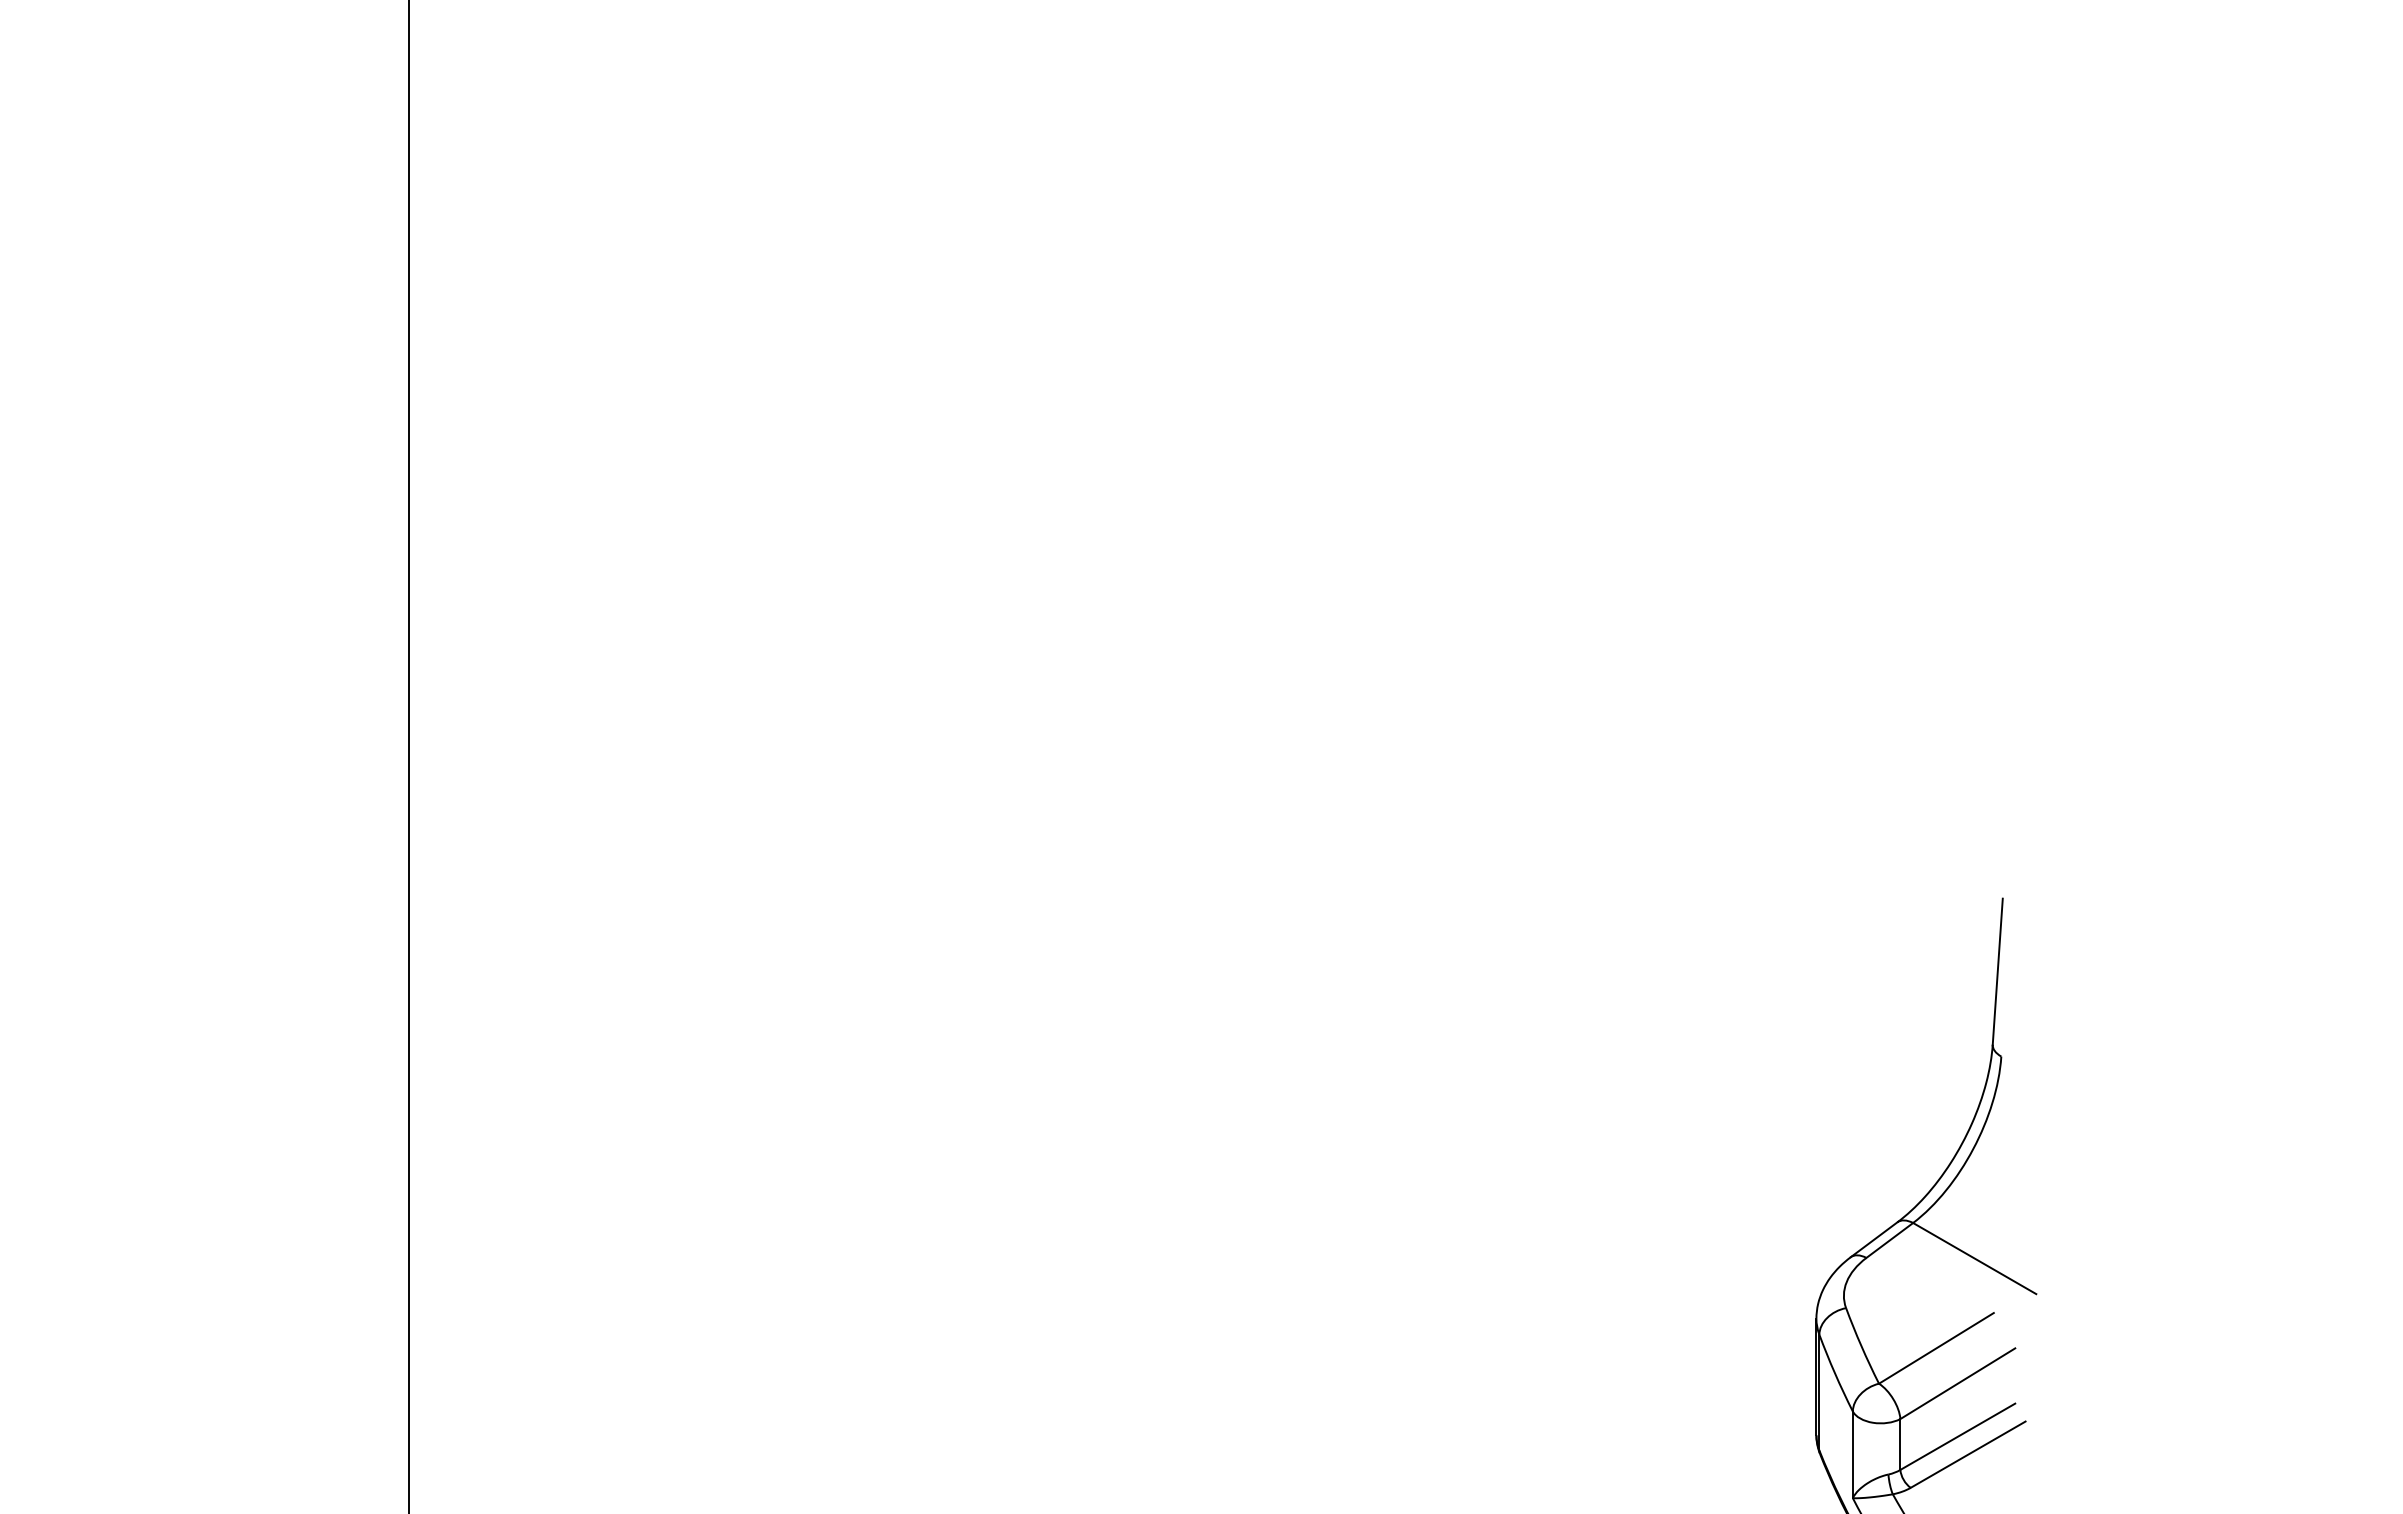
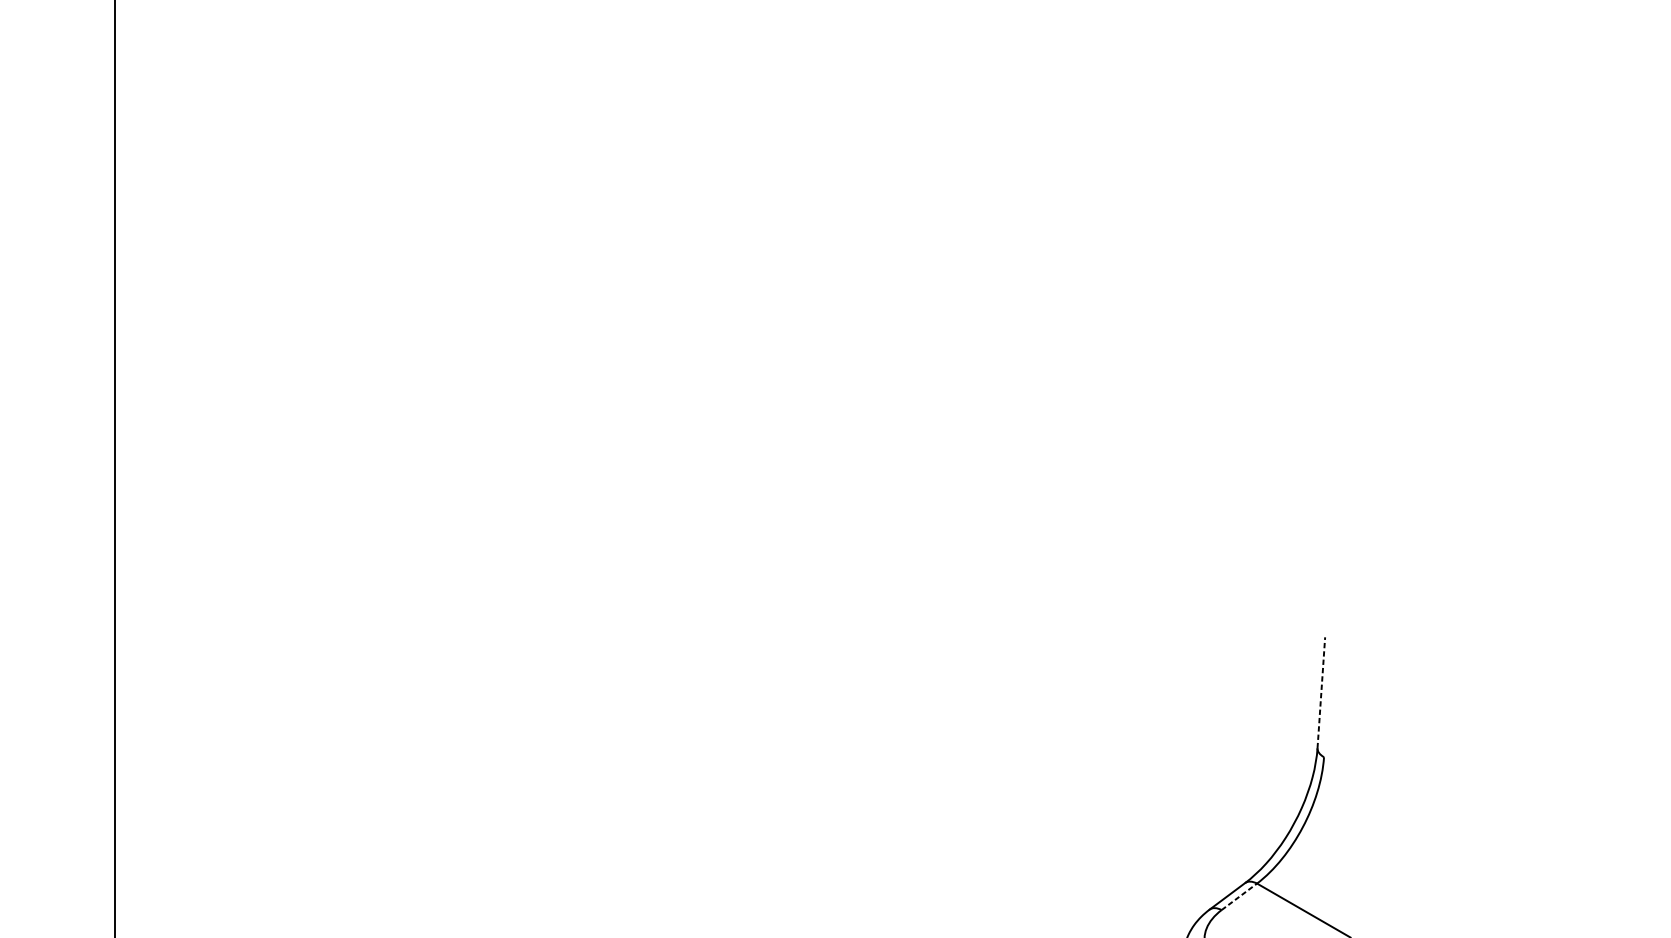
line: (1997, 971) -> (1321, 692), solid -> dashed
line: (1890, 1240) -> (1239, 896), solid -> dashed

